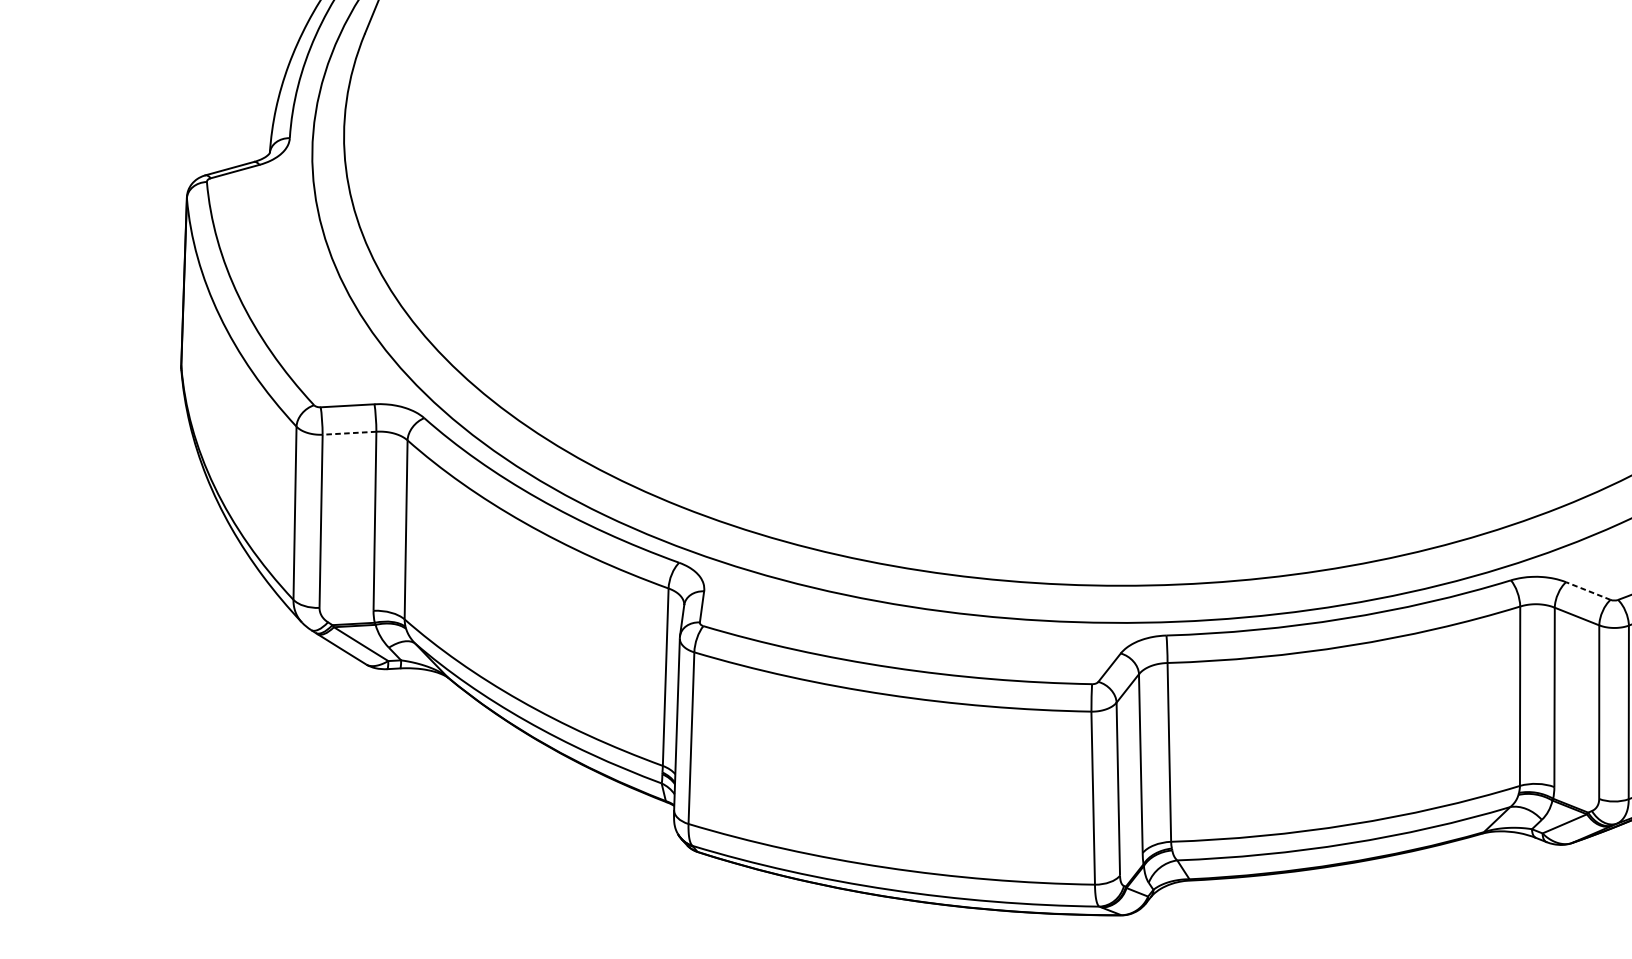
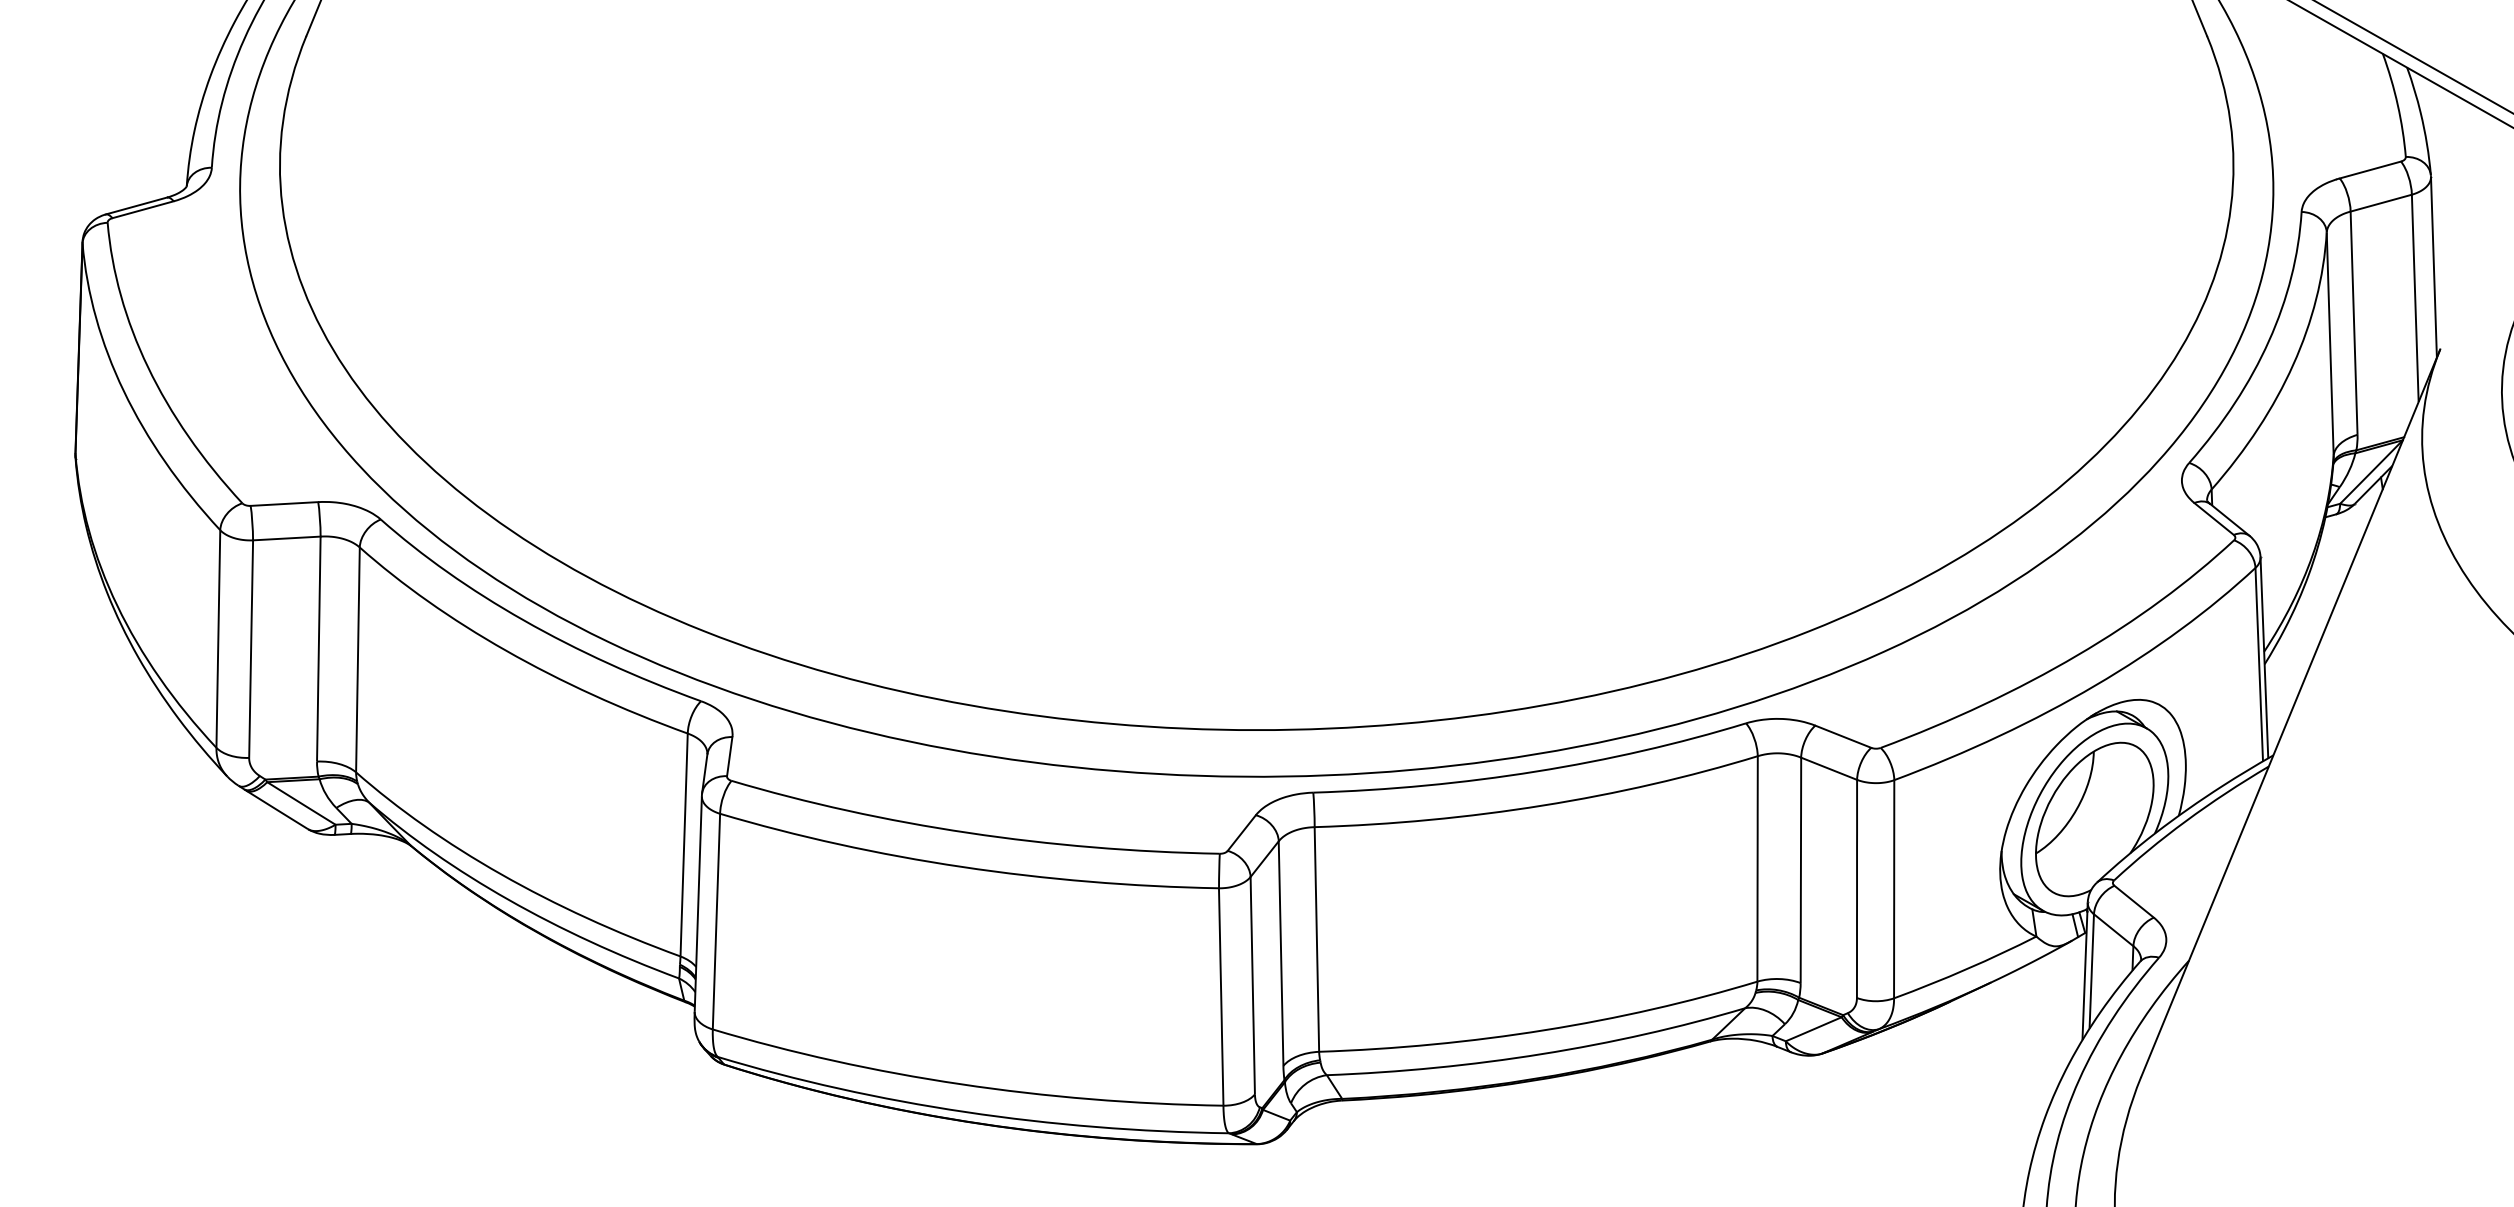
line: (349, 433) -> (286, 538), dashed -> solid
line: (1587, 590) -> (1842, 736), dashed -> solid

